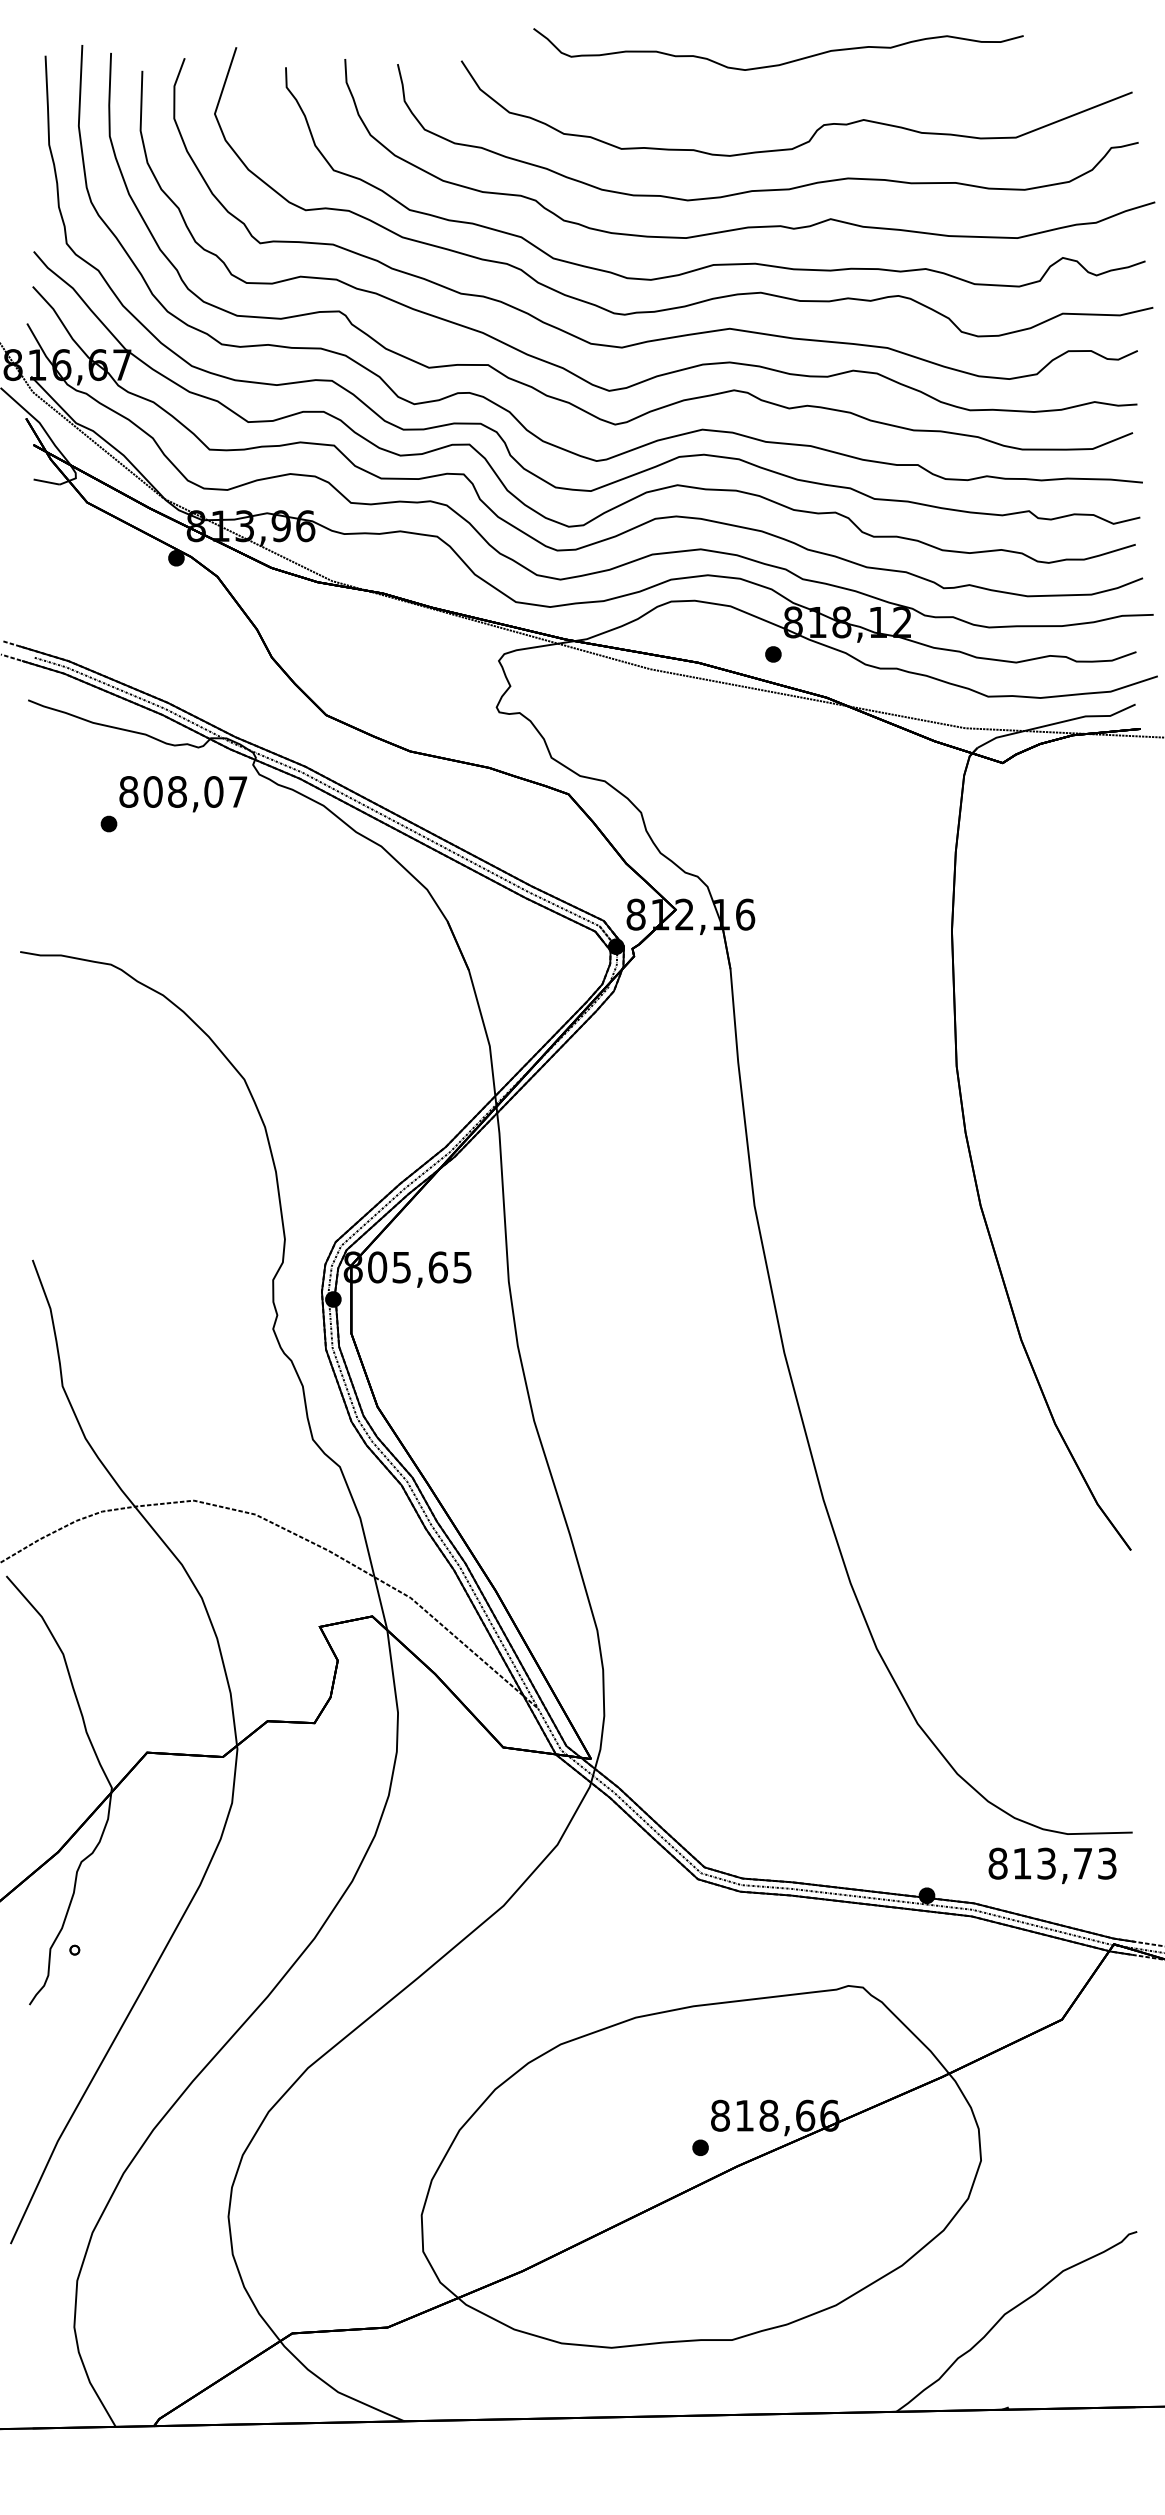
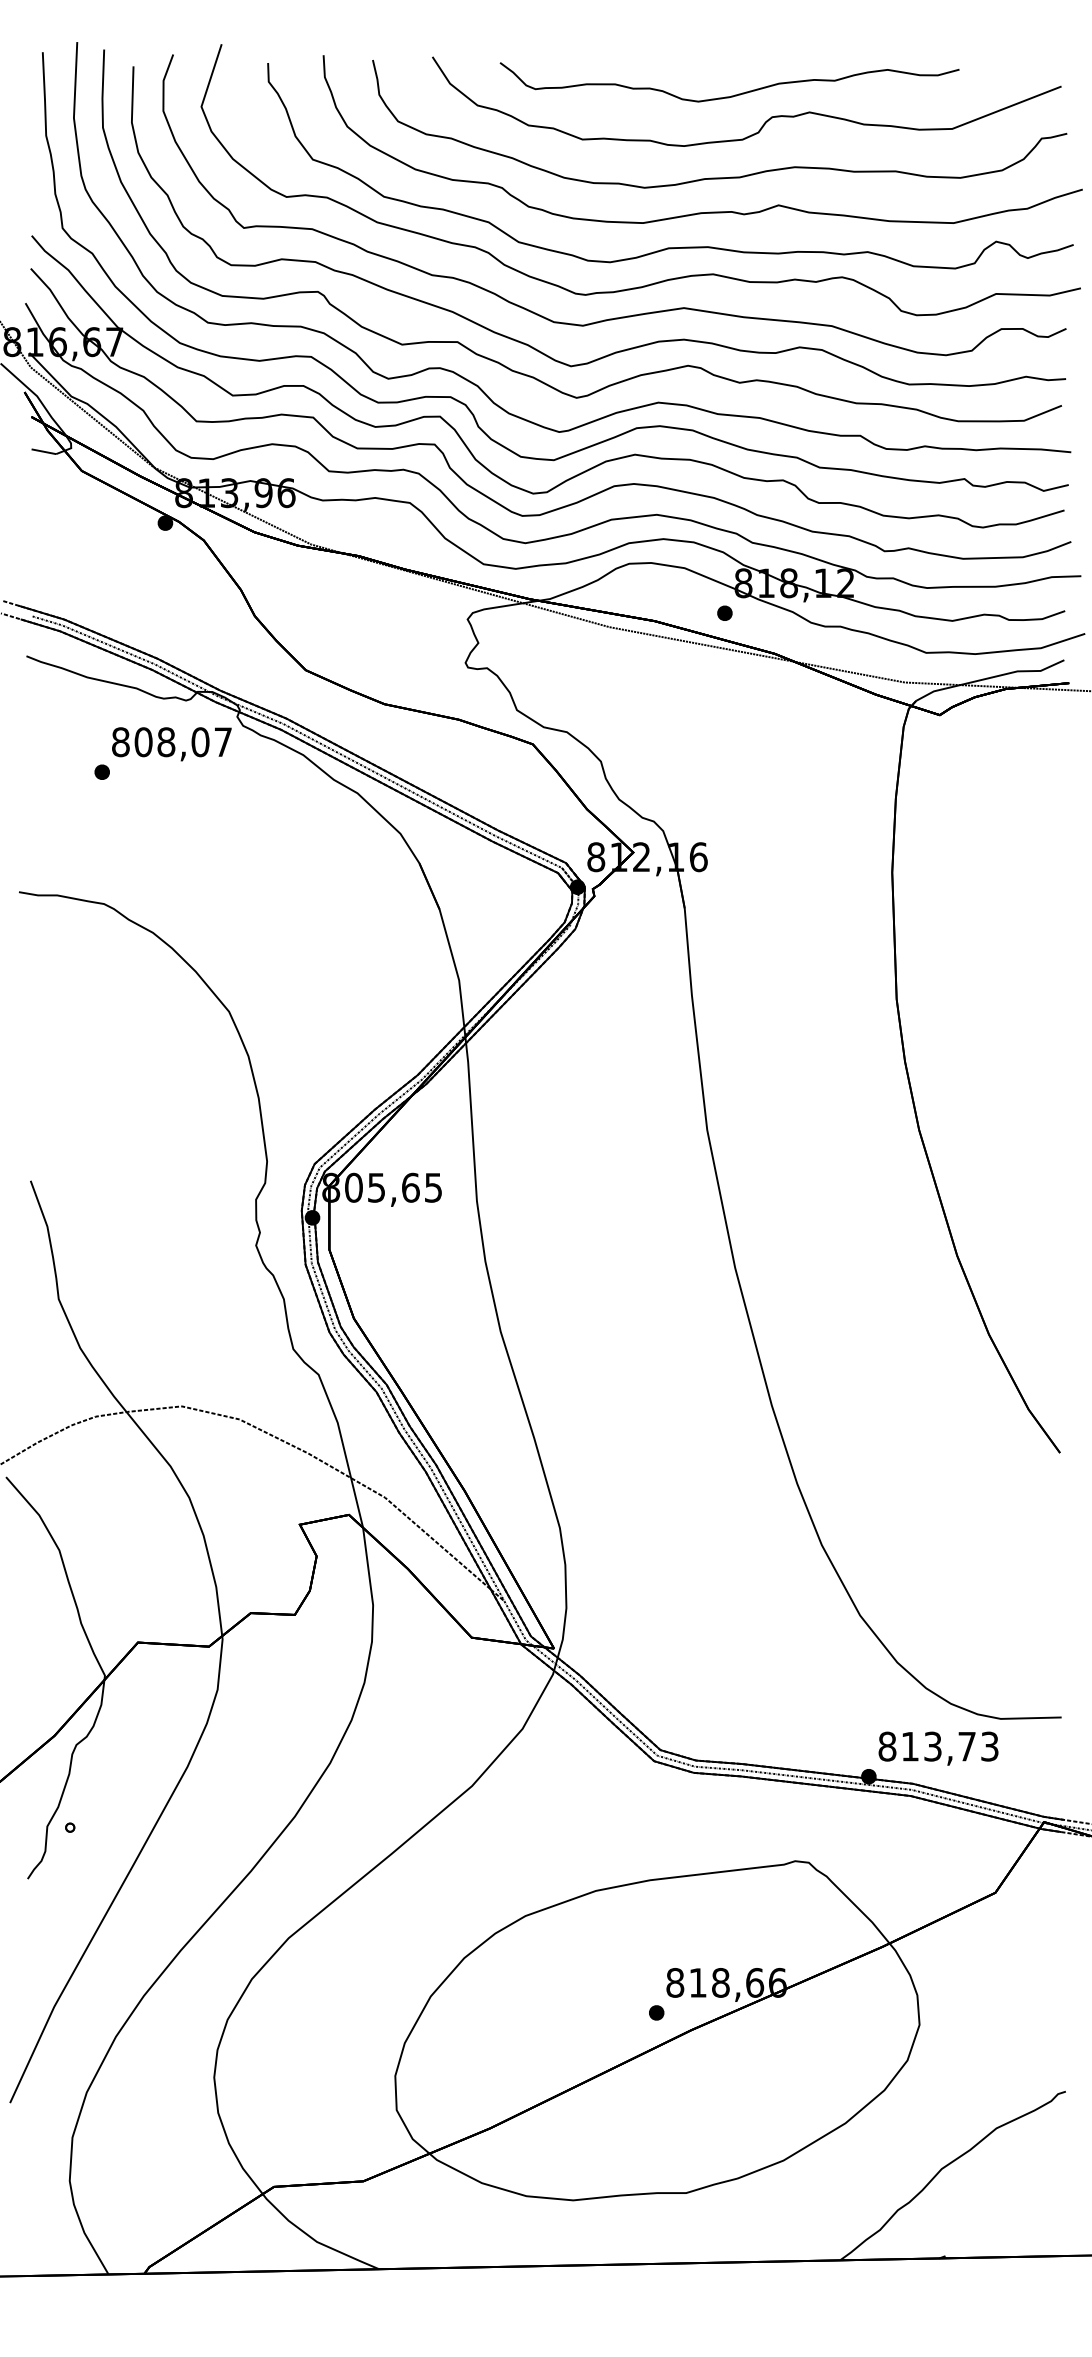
part: (780, 63) -> (731, 95), moved
text: (1052, 1865) -> (938, 1748), moved

